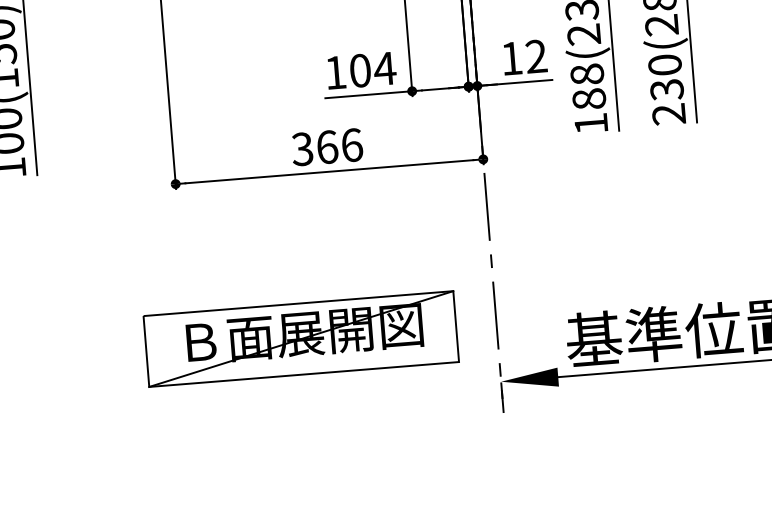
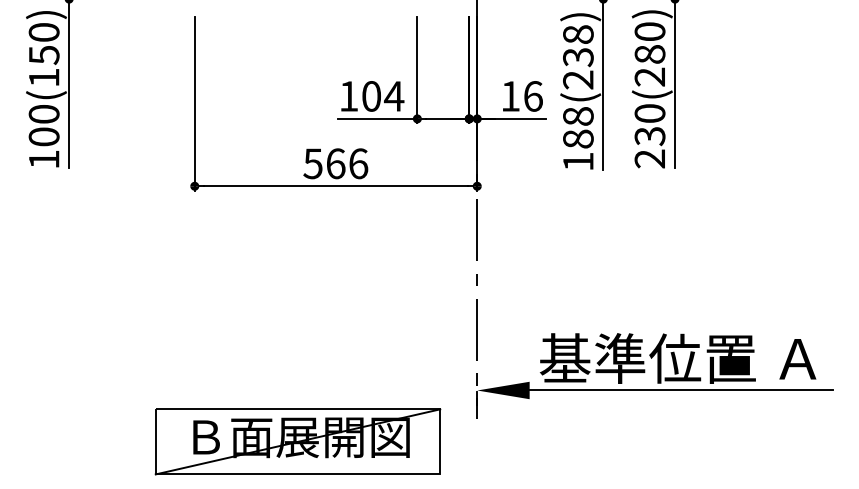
text: (536, 56) -> (533, 96), 12 -> 16
text: (301, 148) -> (312, 163), 366 -> 566
part: (300, 338) -> (297, 441), moved

